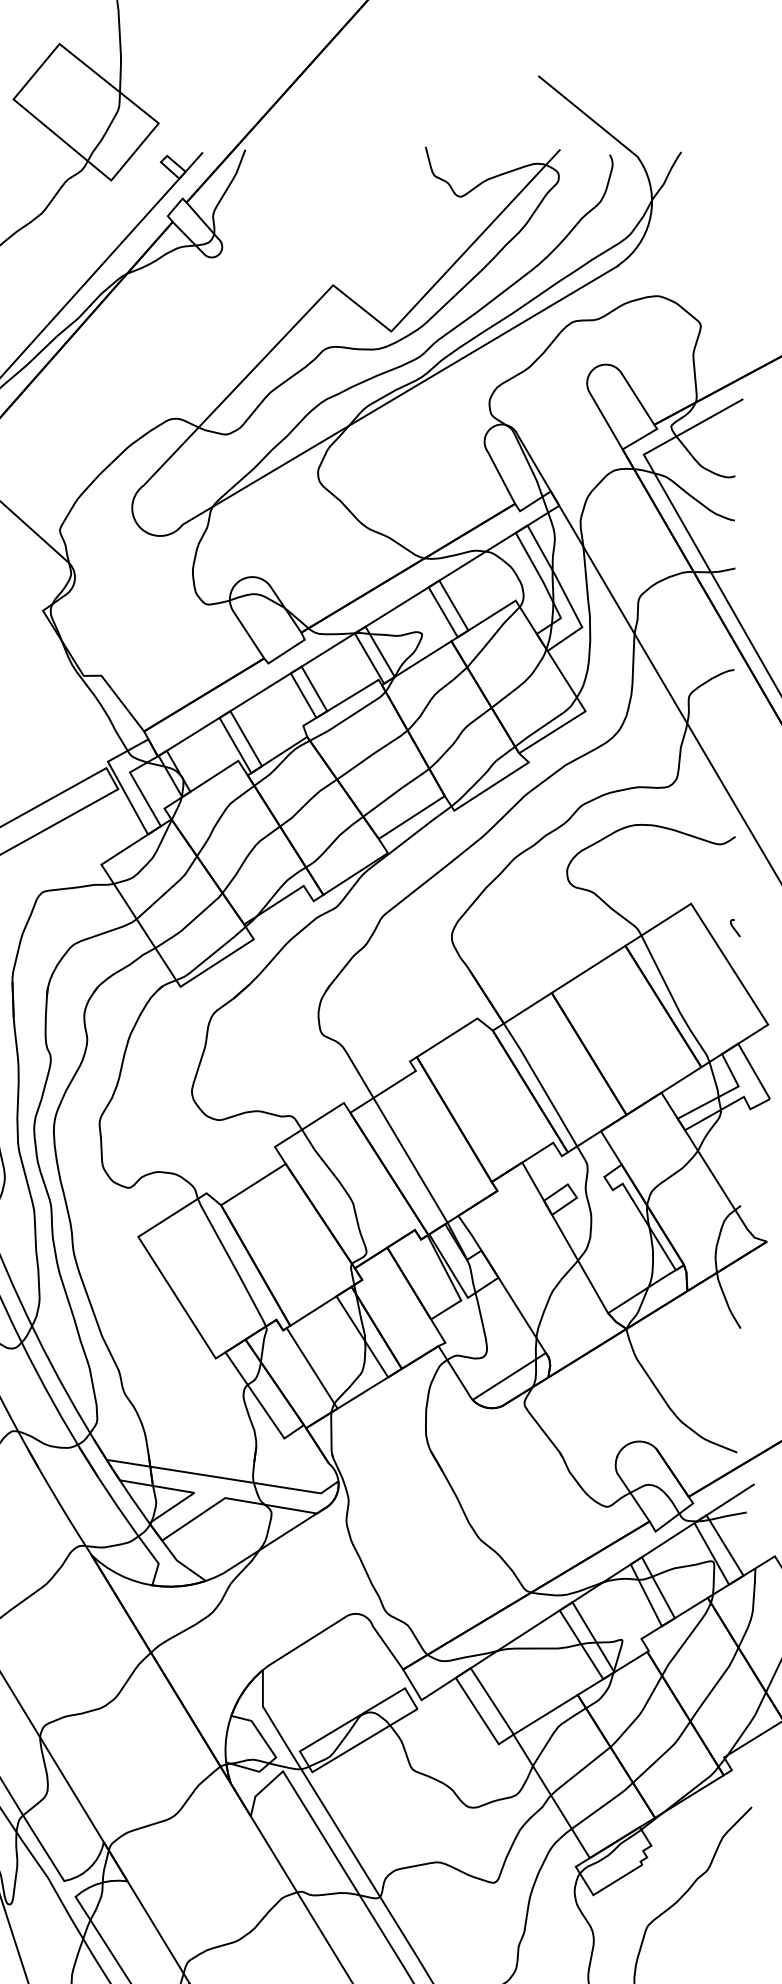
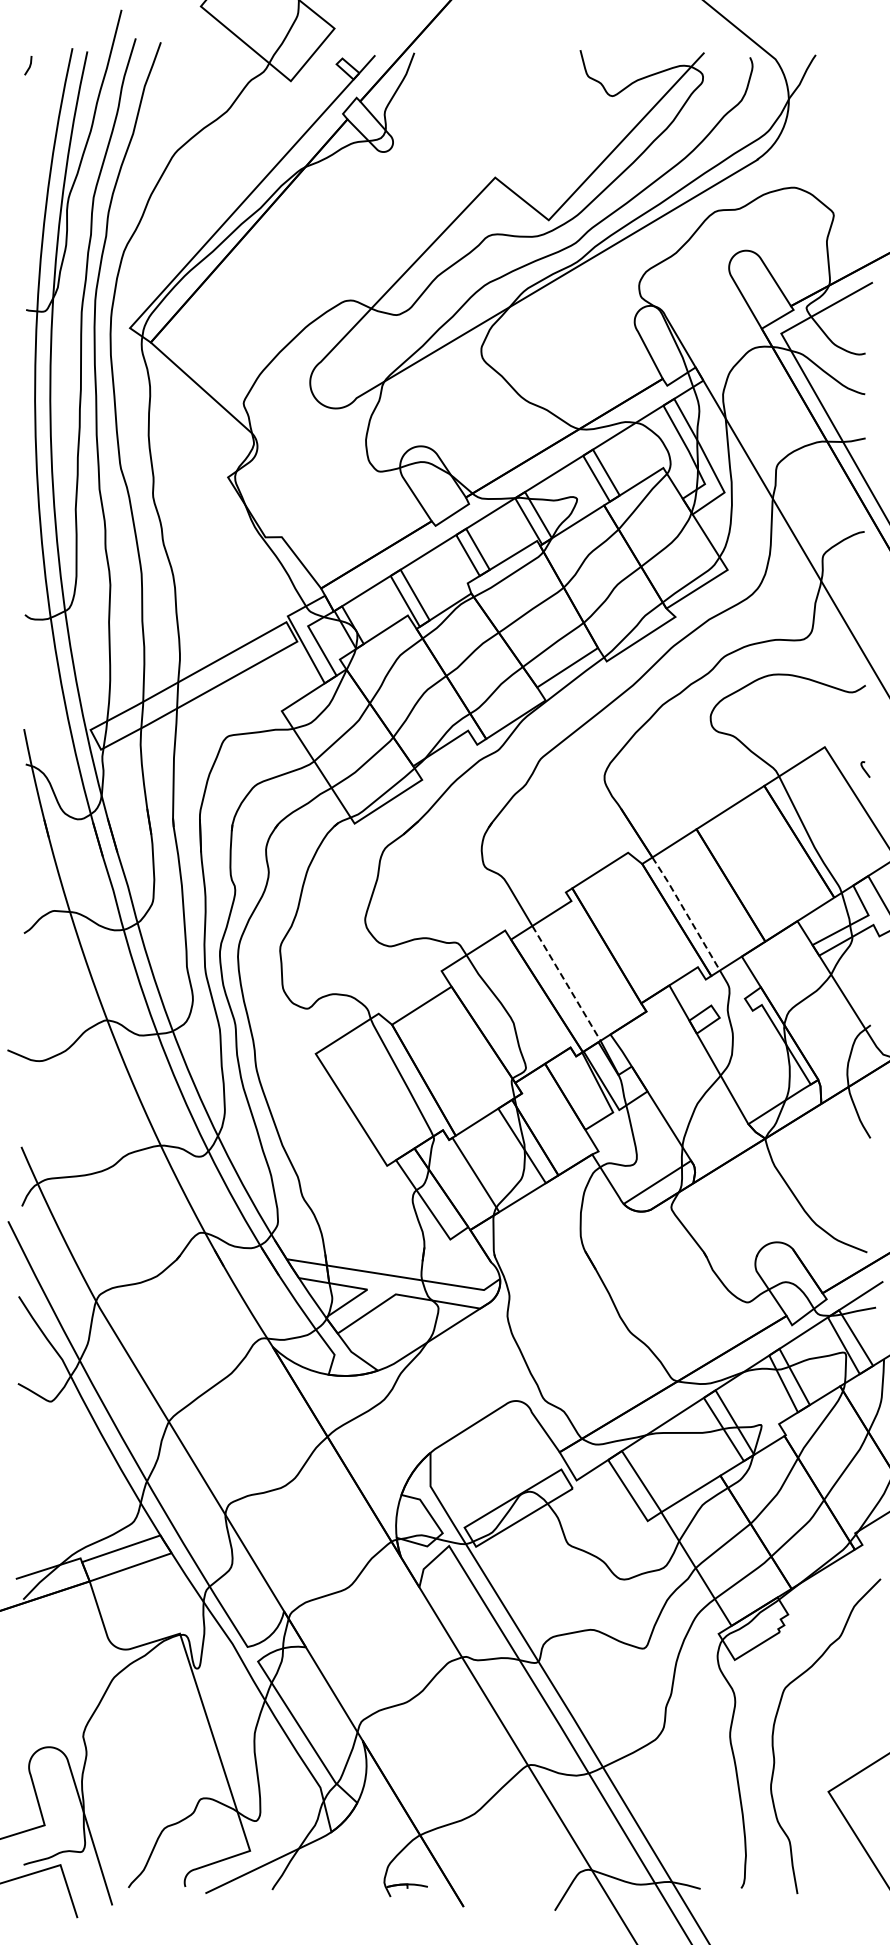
line: (540, 1084) -> (686, 913), solid -> dashed
line: (410, 1160) -> (566, 983), solid -> dashed

